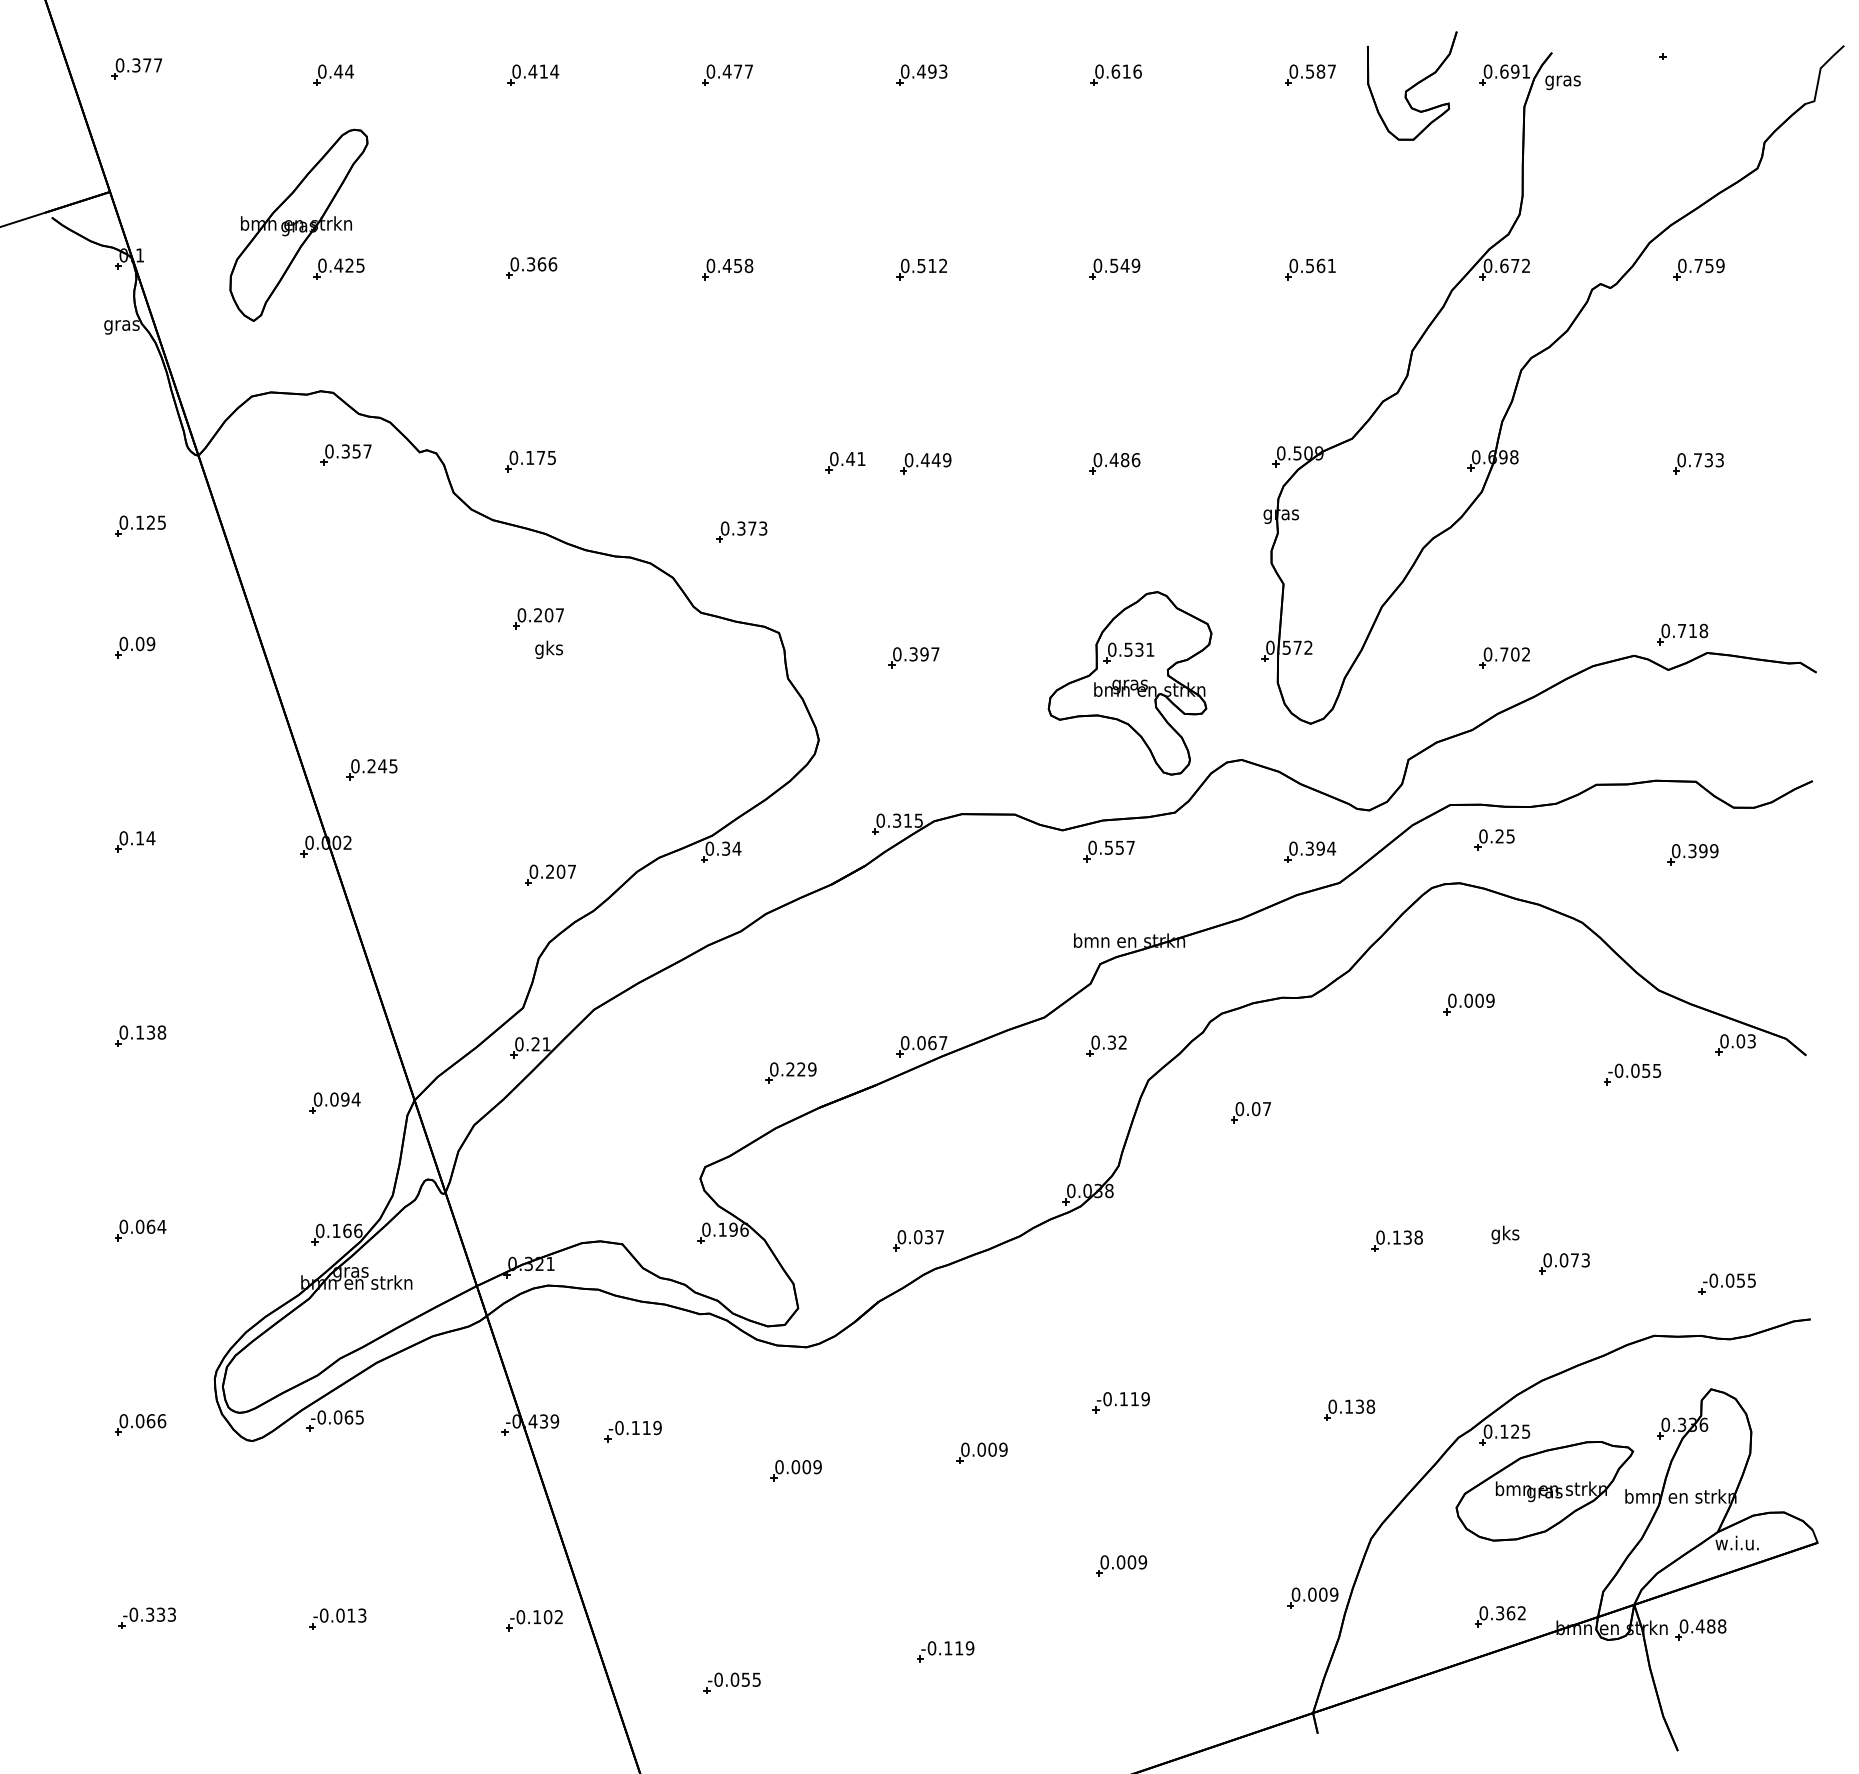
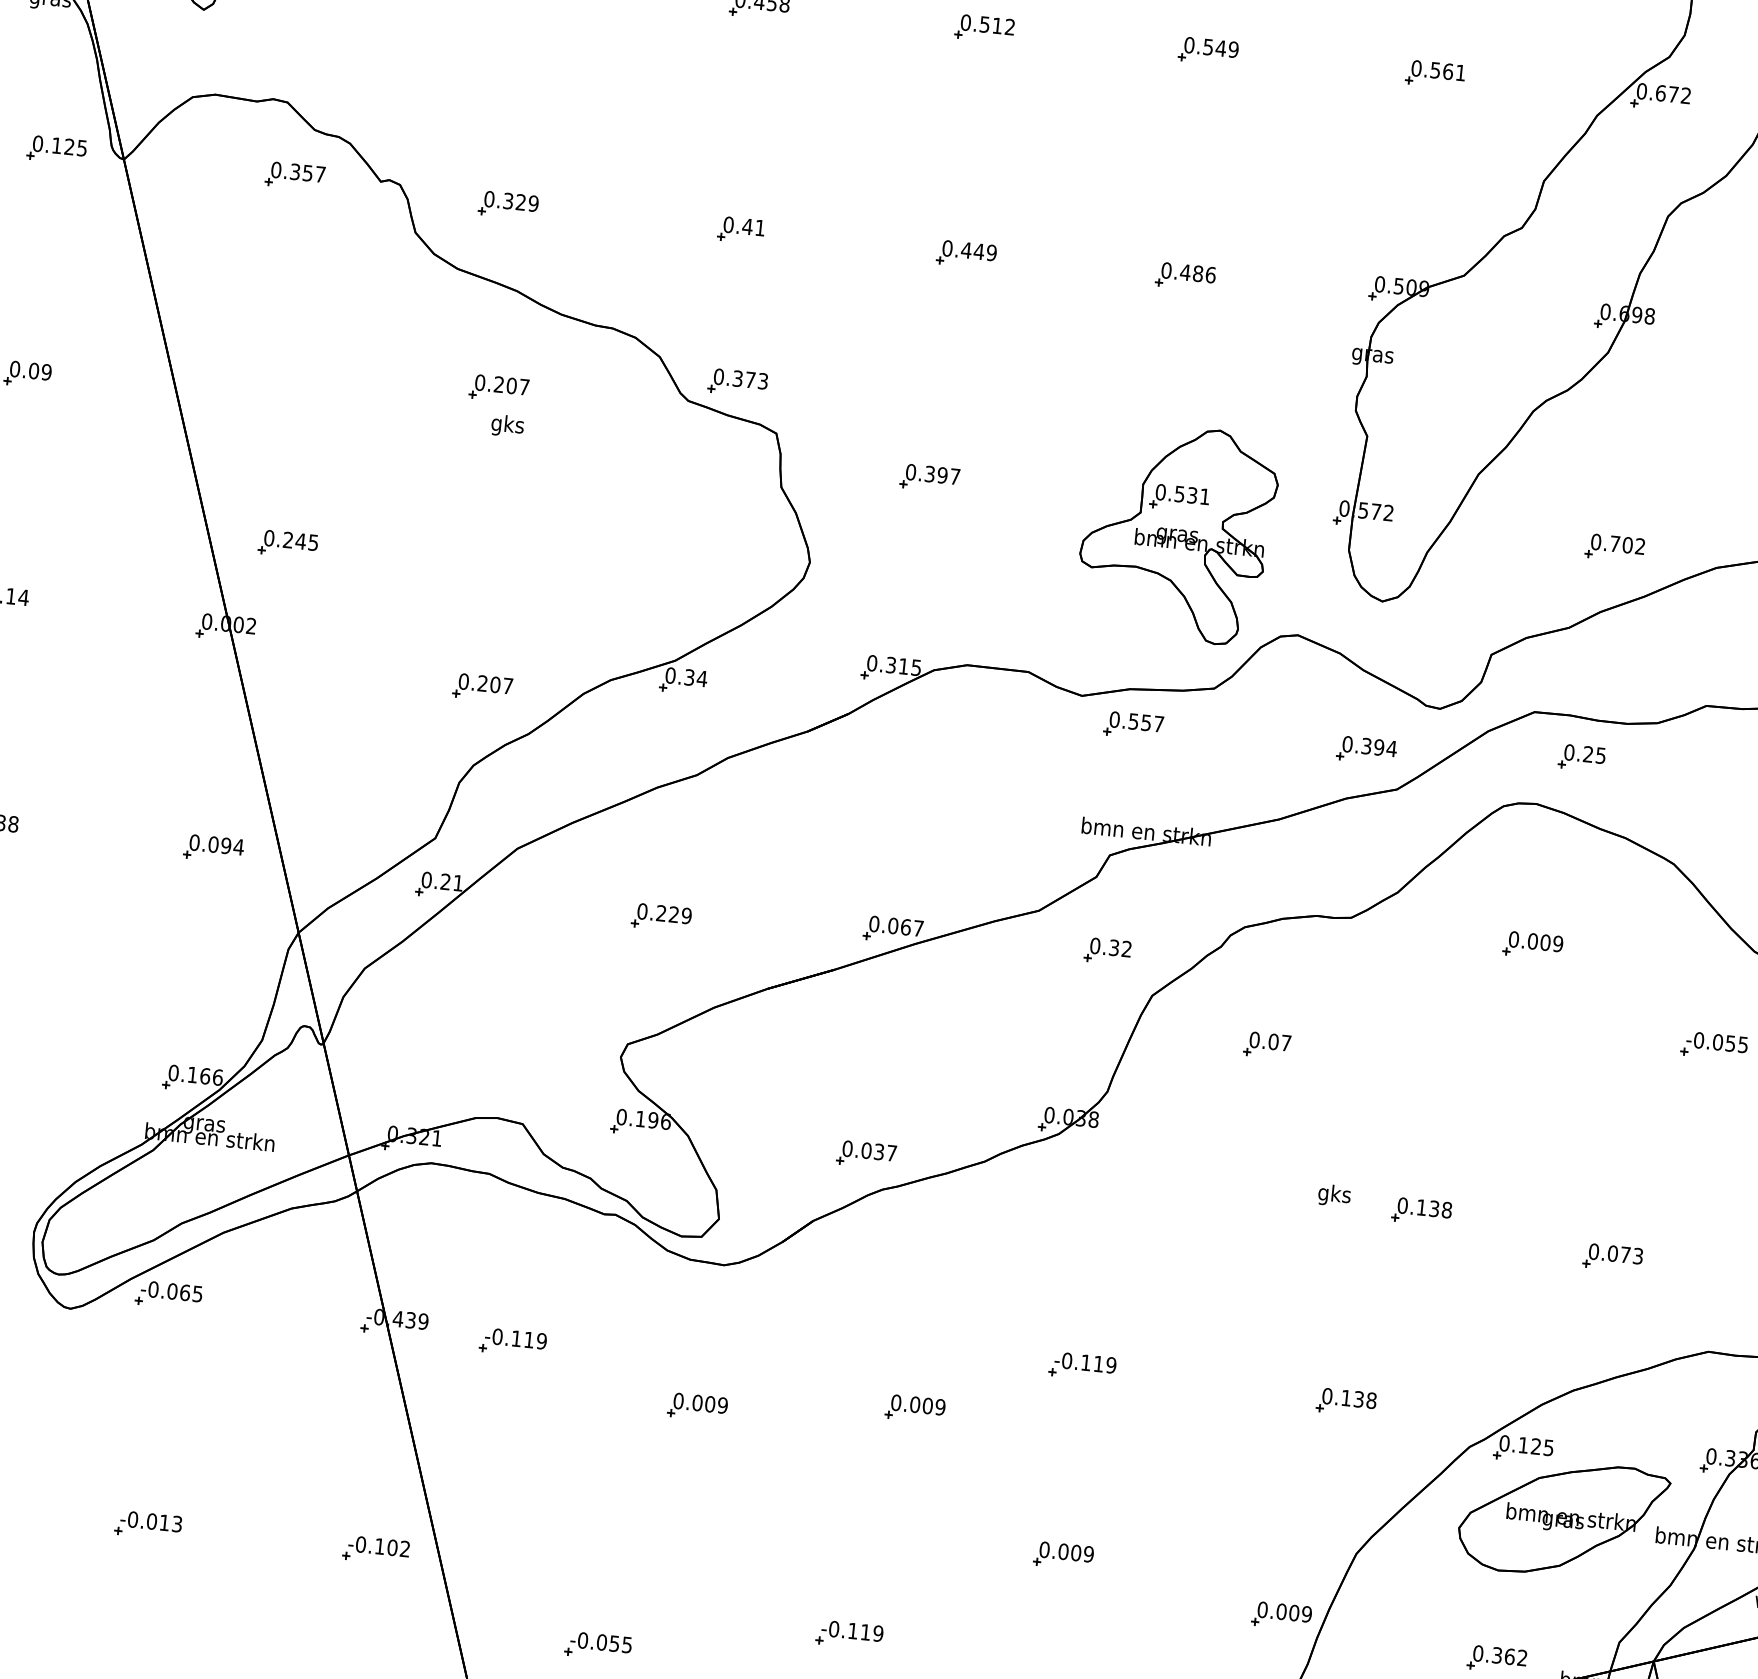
text: (541, 457) -> (521, 202), 0.175 -> 0.329
part: (845, 462) -> (741, 230), moved
part: (140, 525) -> (57, 148), moved
part: (741, 531) -> (737, 382), moved
part: (790, 1072) -> (661, 916), moved
part: (334, 1102) -> (213, 848), moved
text: (1505, 1234) -> (1334, 1195), moved

